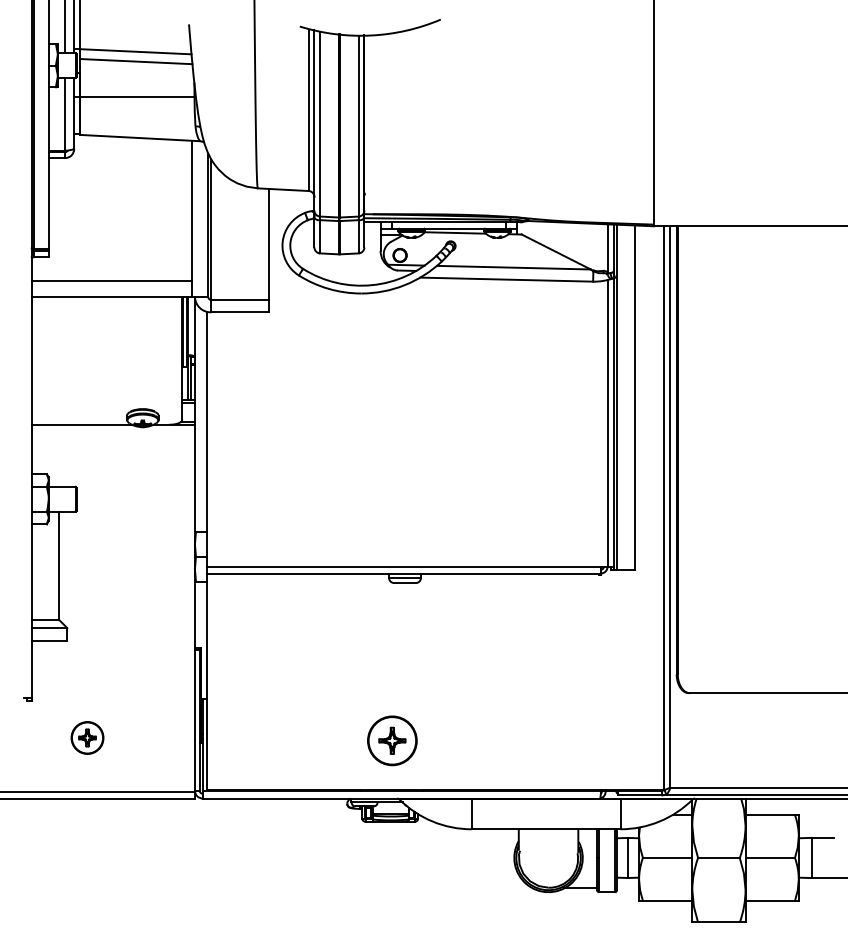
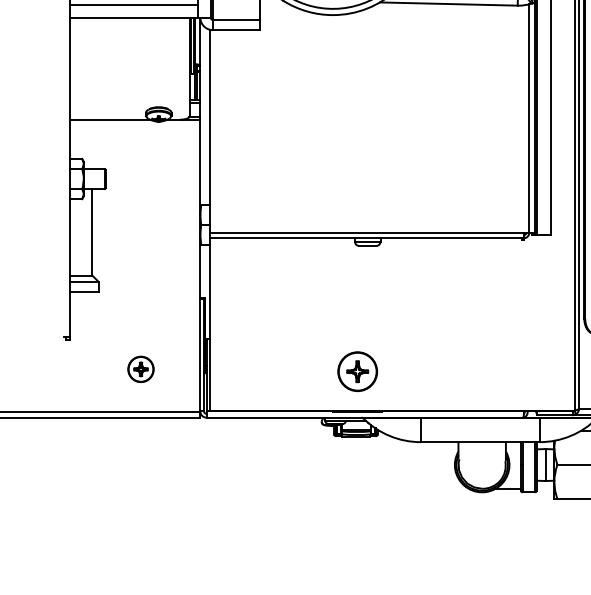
part: (87, 737) -> (140, 369), moved

